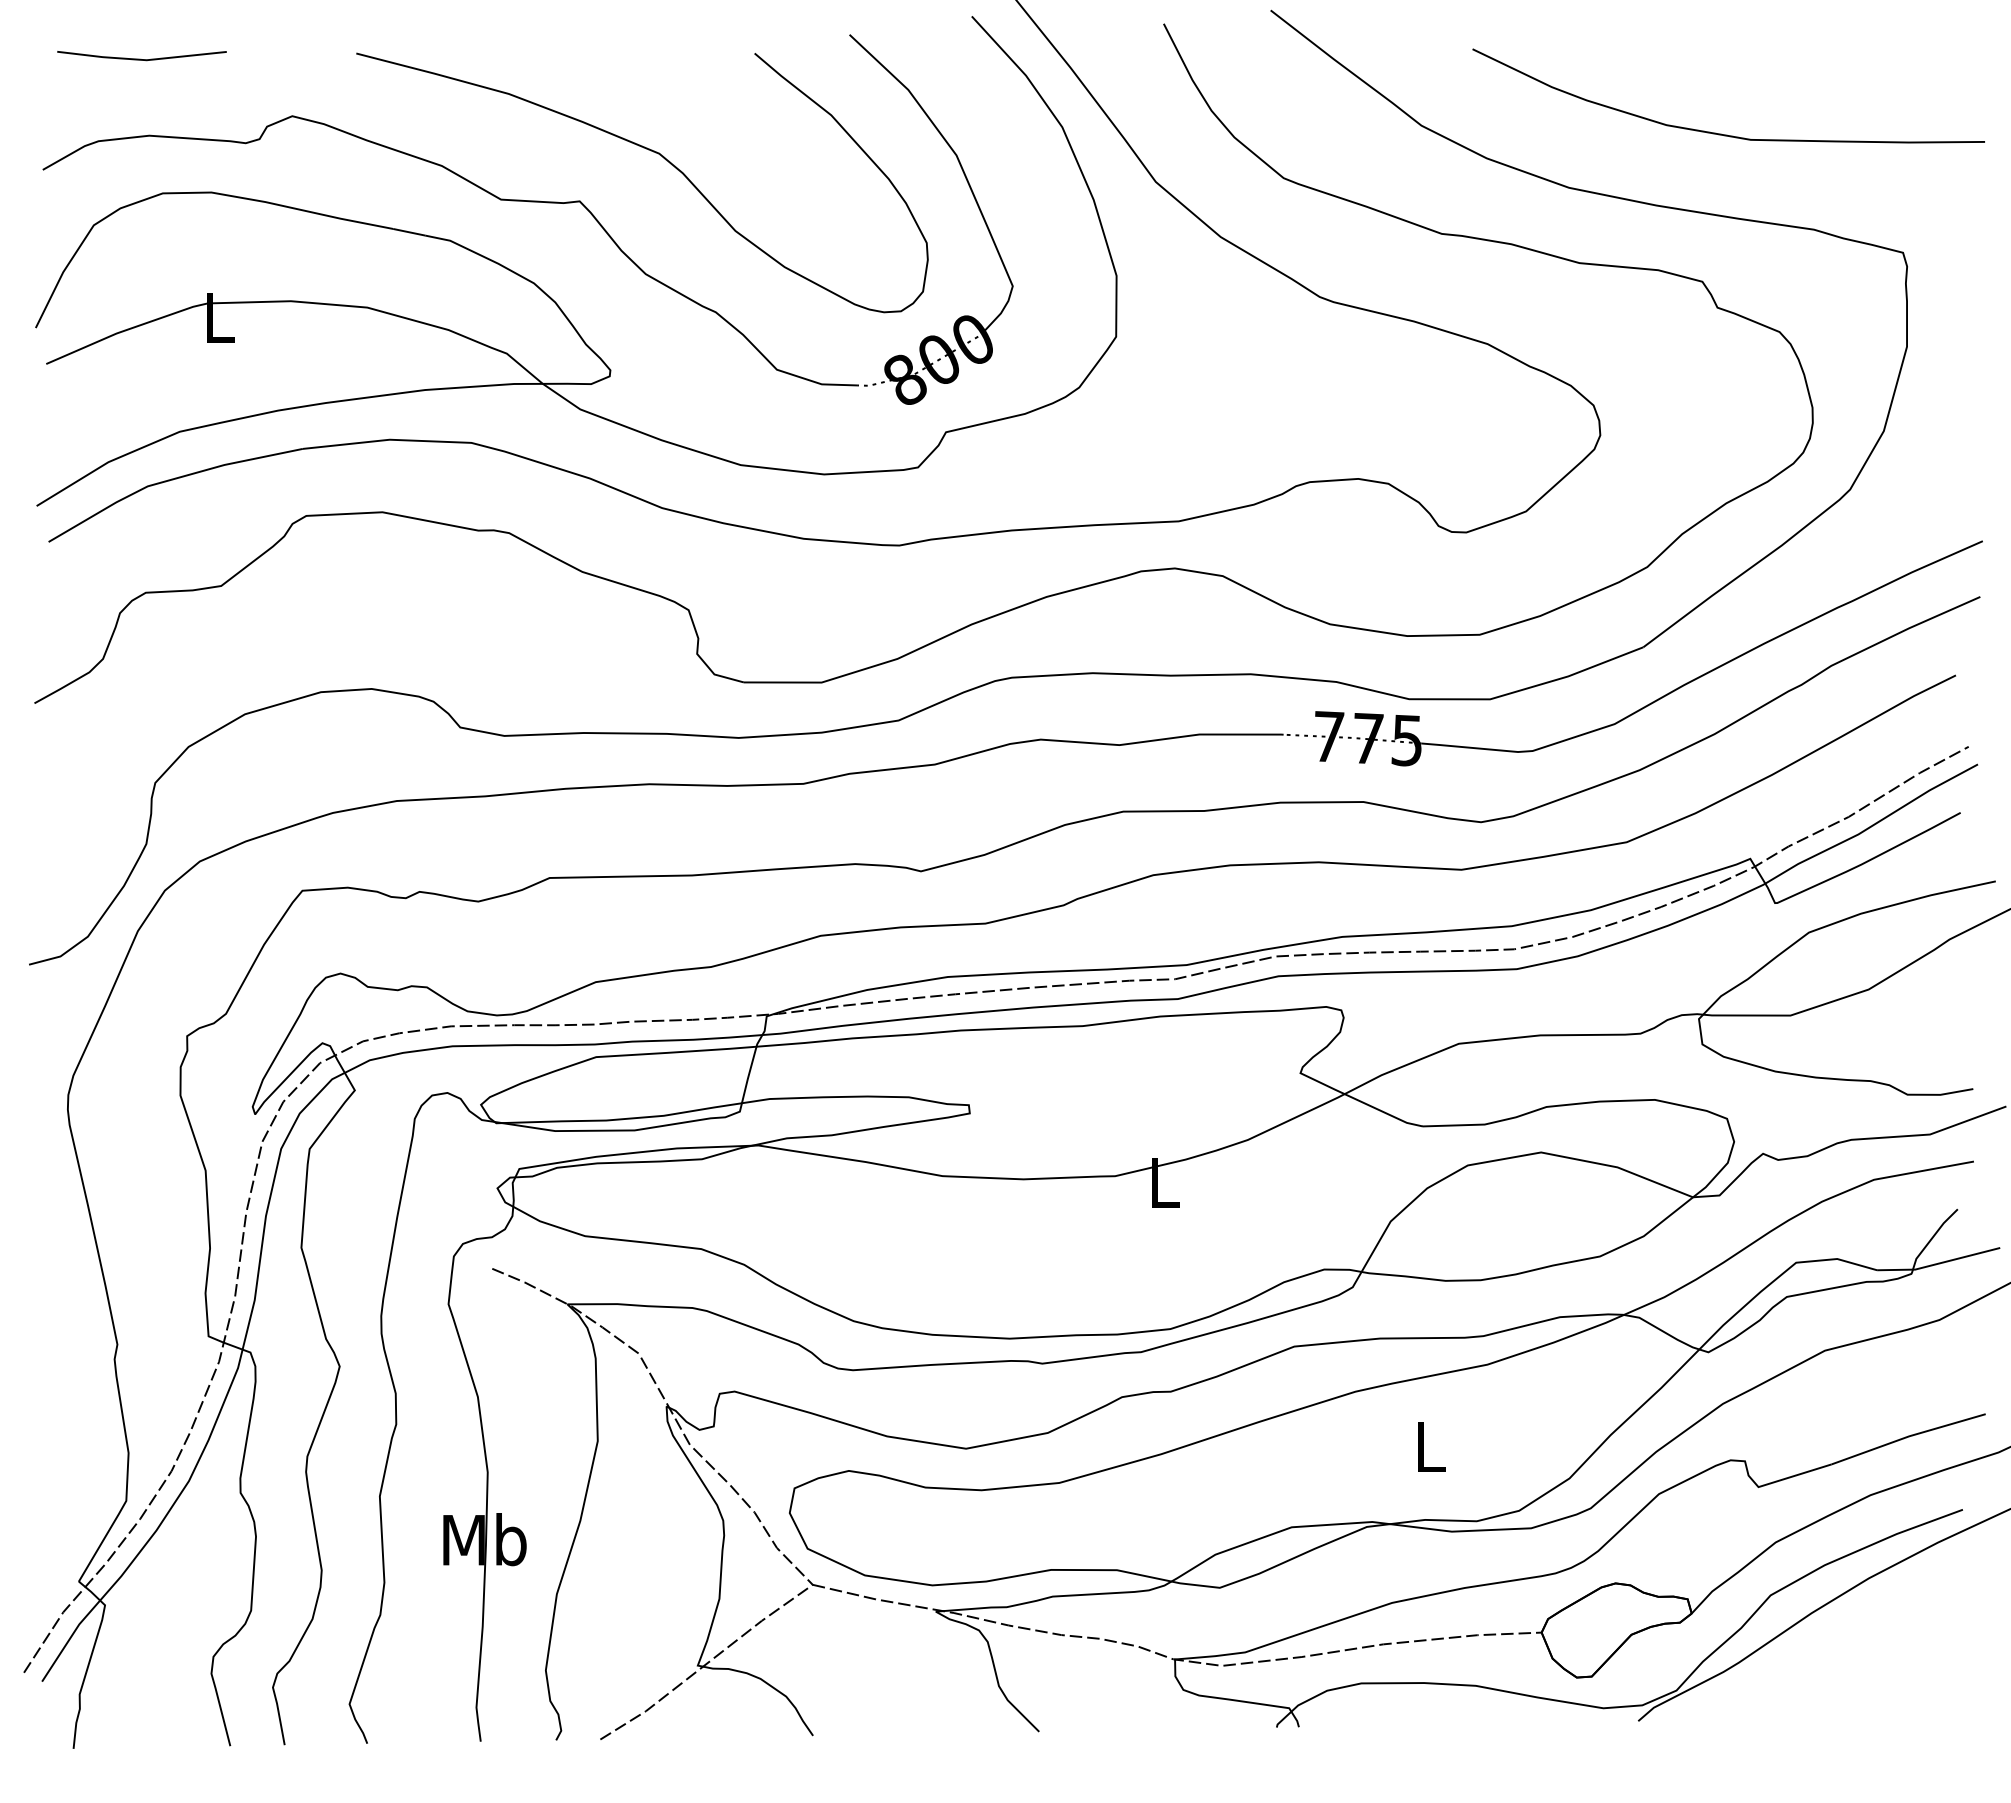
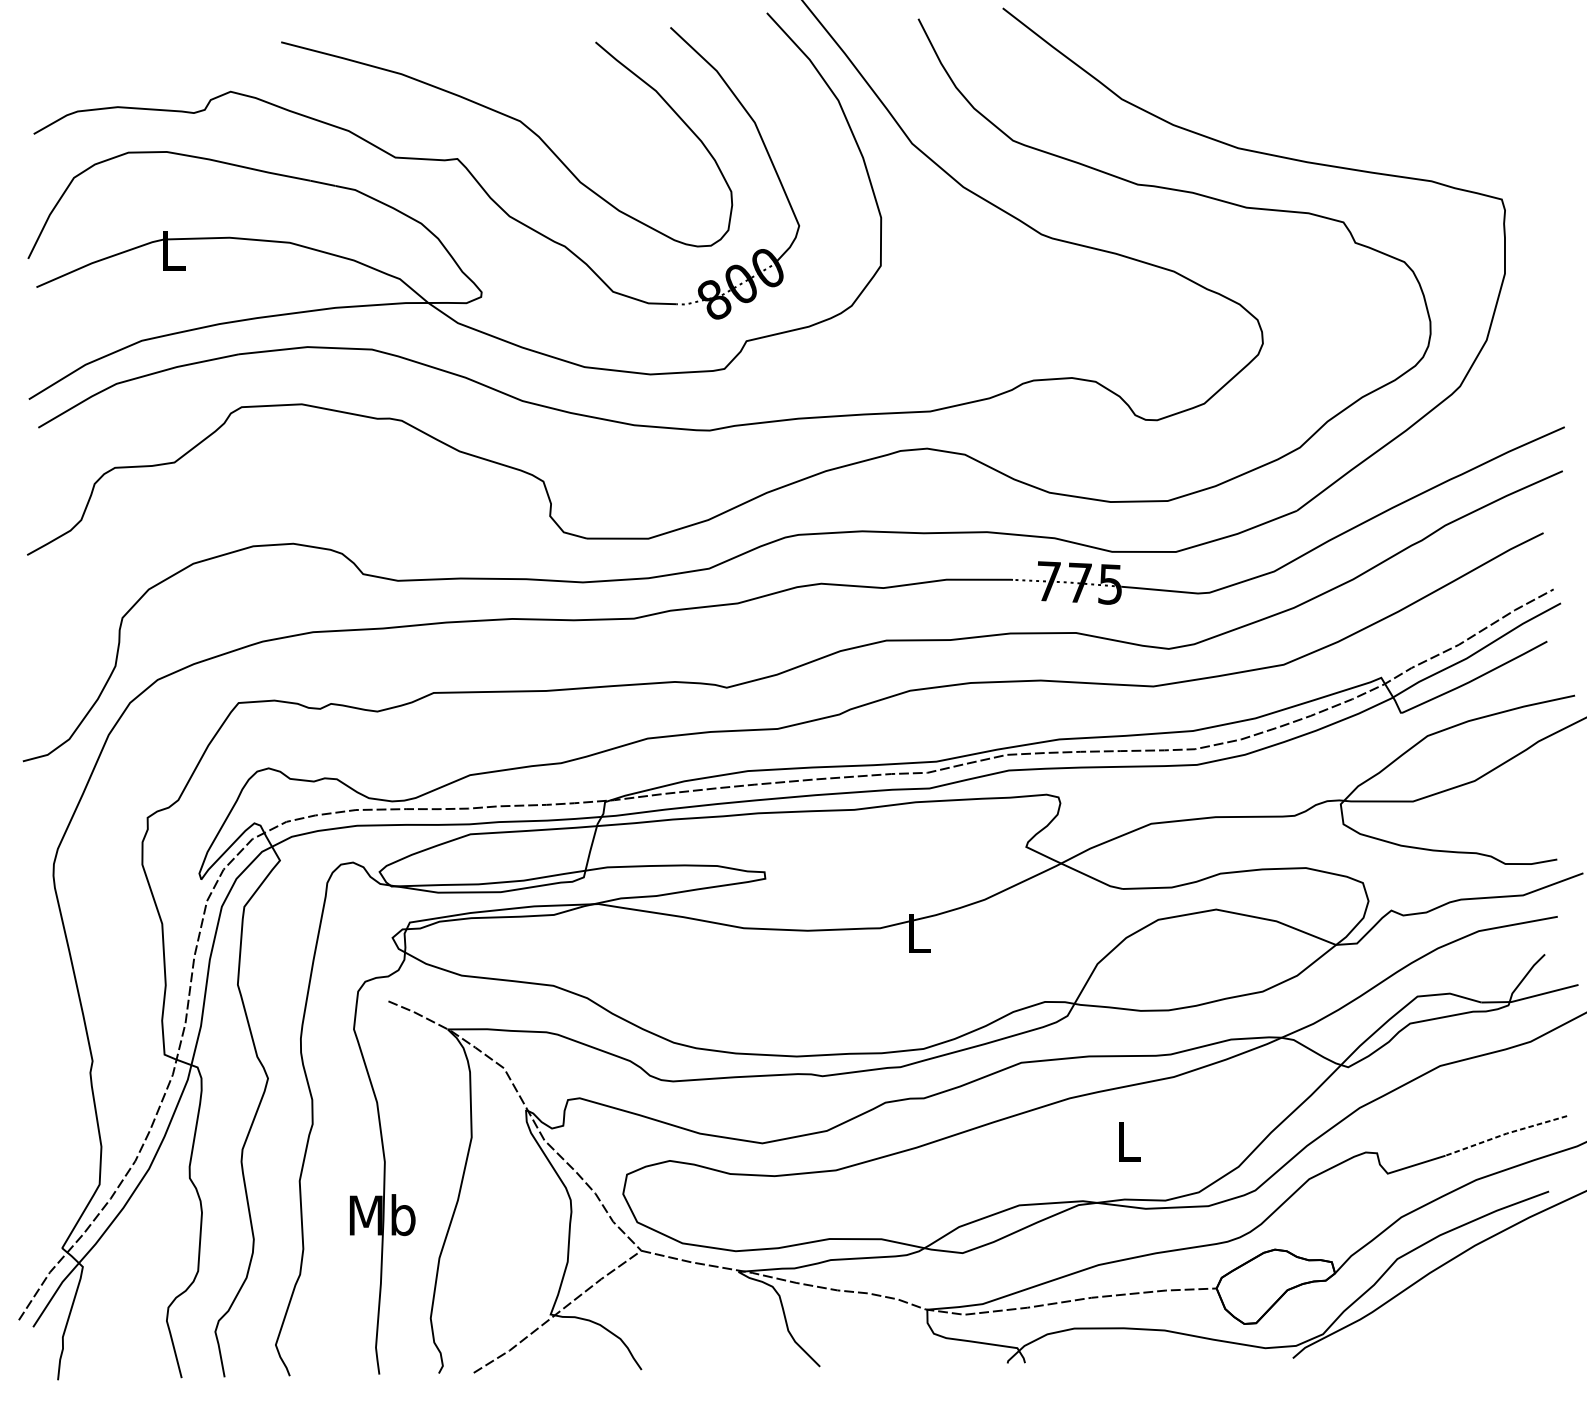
line: (140, 58) -> (110, 46), removed
curve: (1721, 133) -> (1358, 105), removed
line: (1908, 1436) -> (1506, 1133), solid -> dashed

